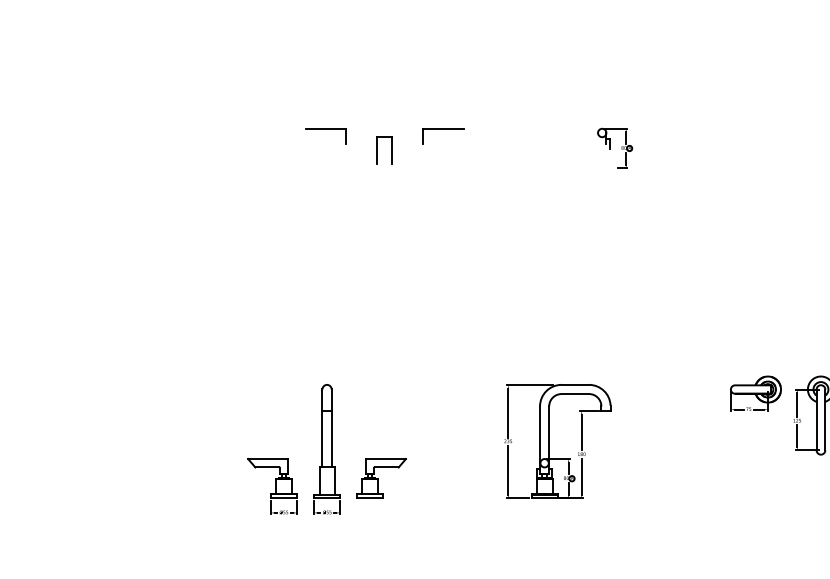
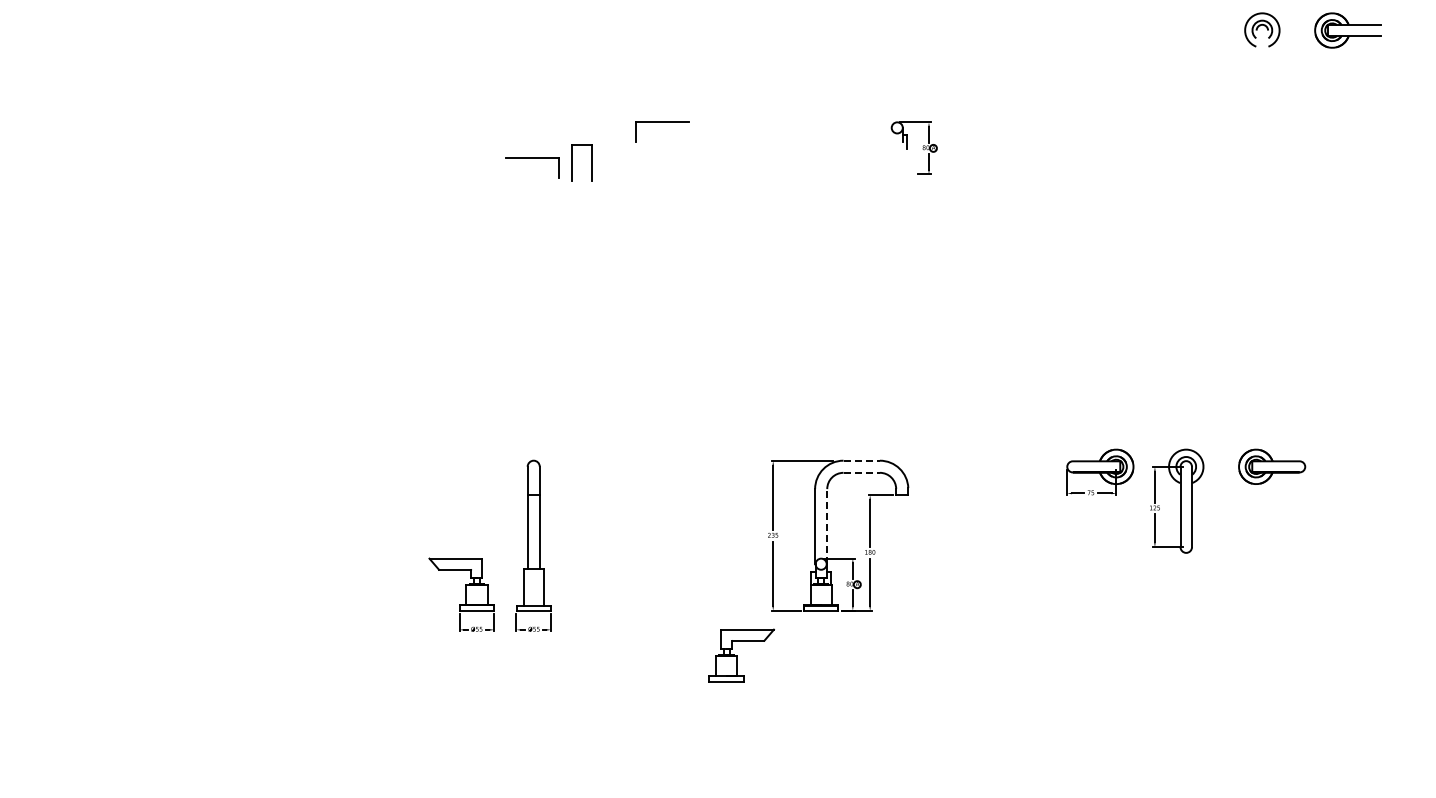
part: (326, 128) -> (532, 158), moved
part: (443, 128) -> (662, 122), moved
part: (377, 150) -> (572, 162), moved
line: (575, 384) -> (862, 460), solid -> dashed
line: (575, 393) -> (862, 472), solid -> dashed
line: (549, 433) -> (827, 525), solid -> dashed
part: (381, 478) -> (741, 655), moved

